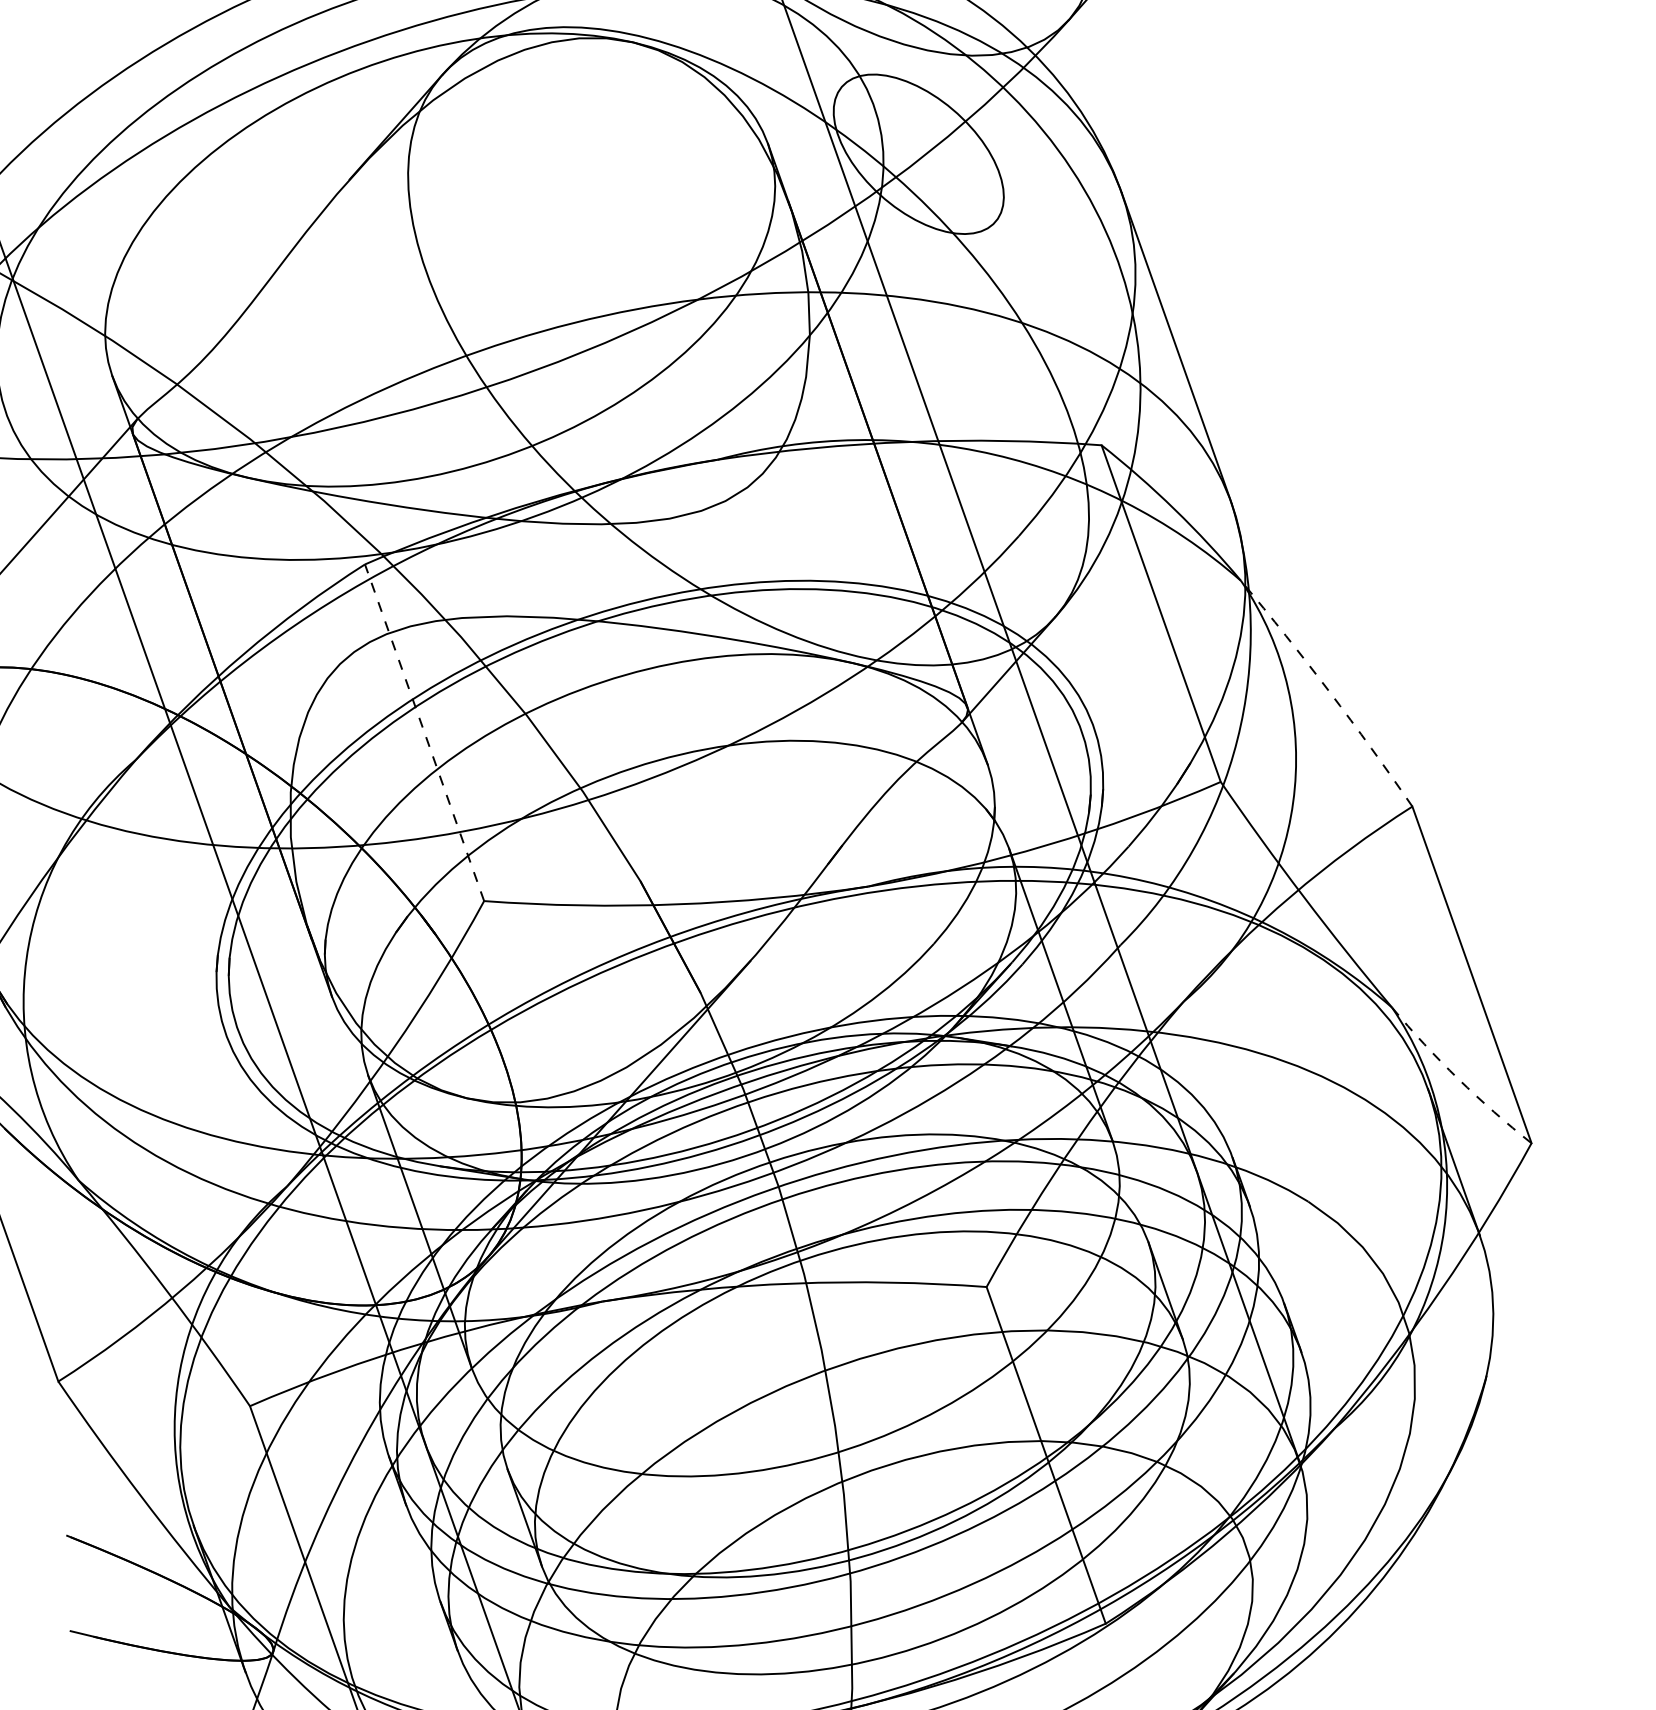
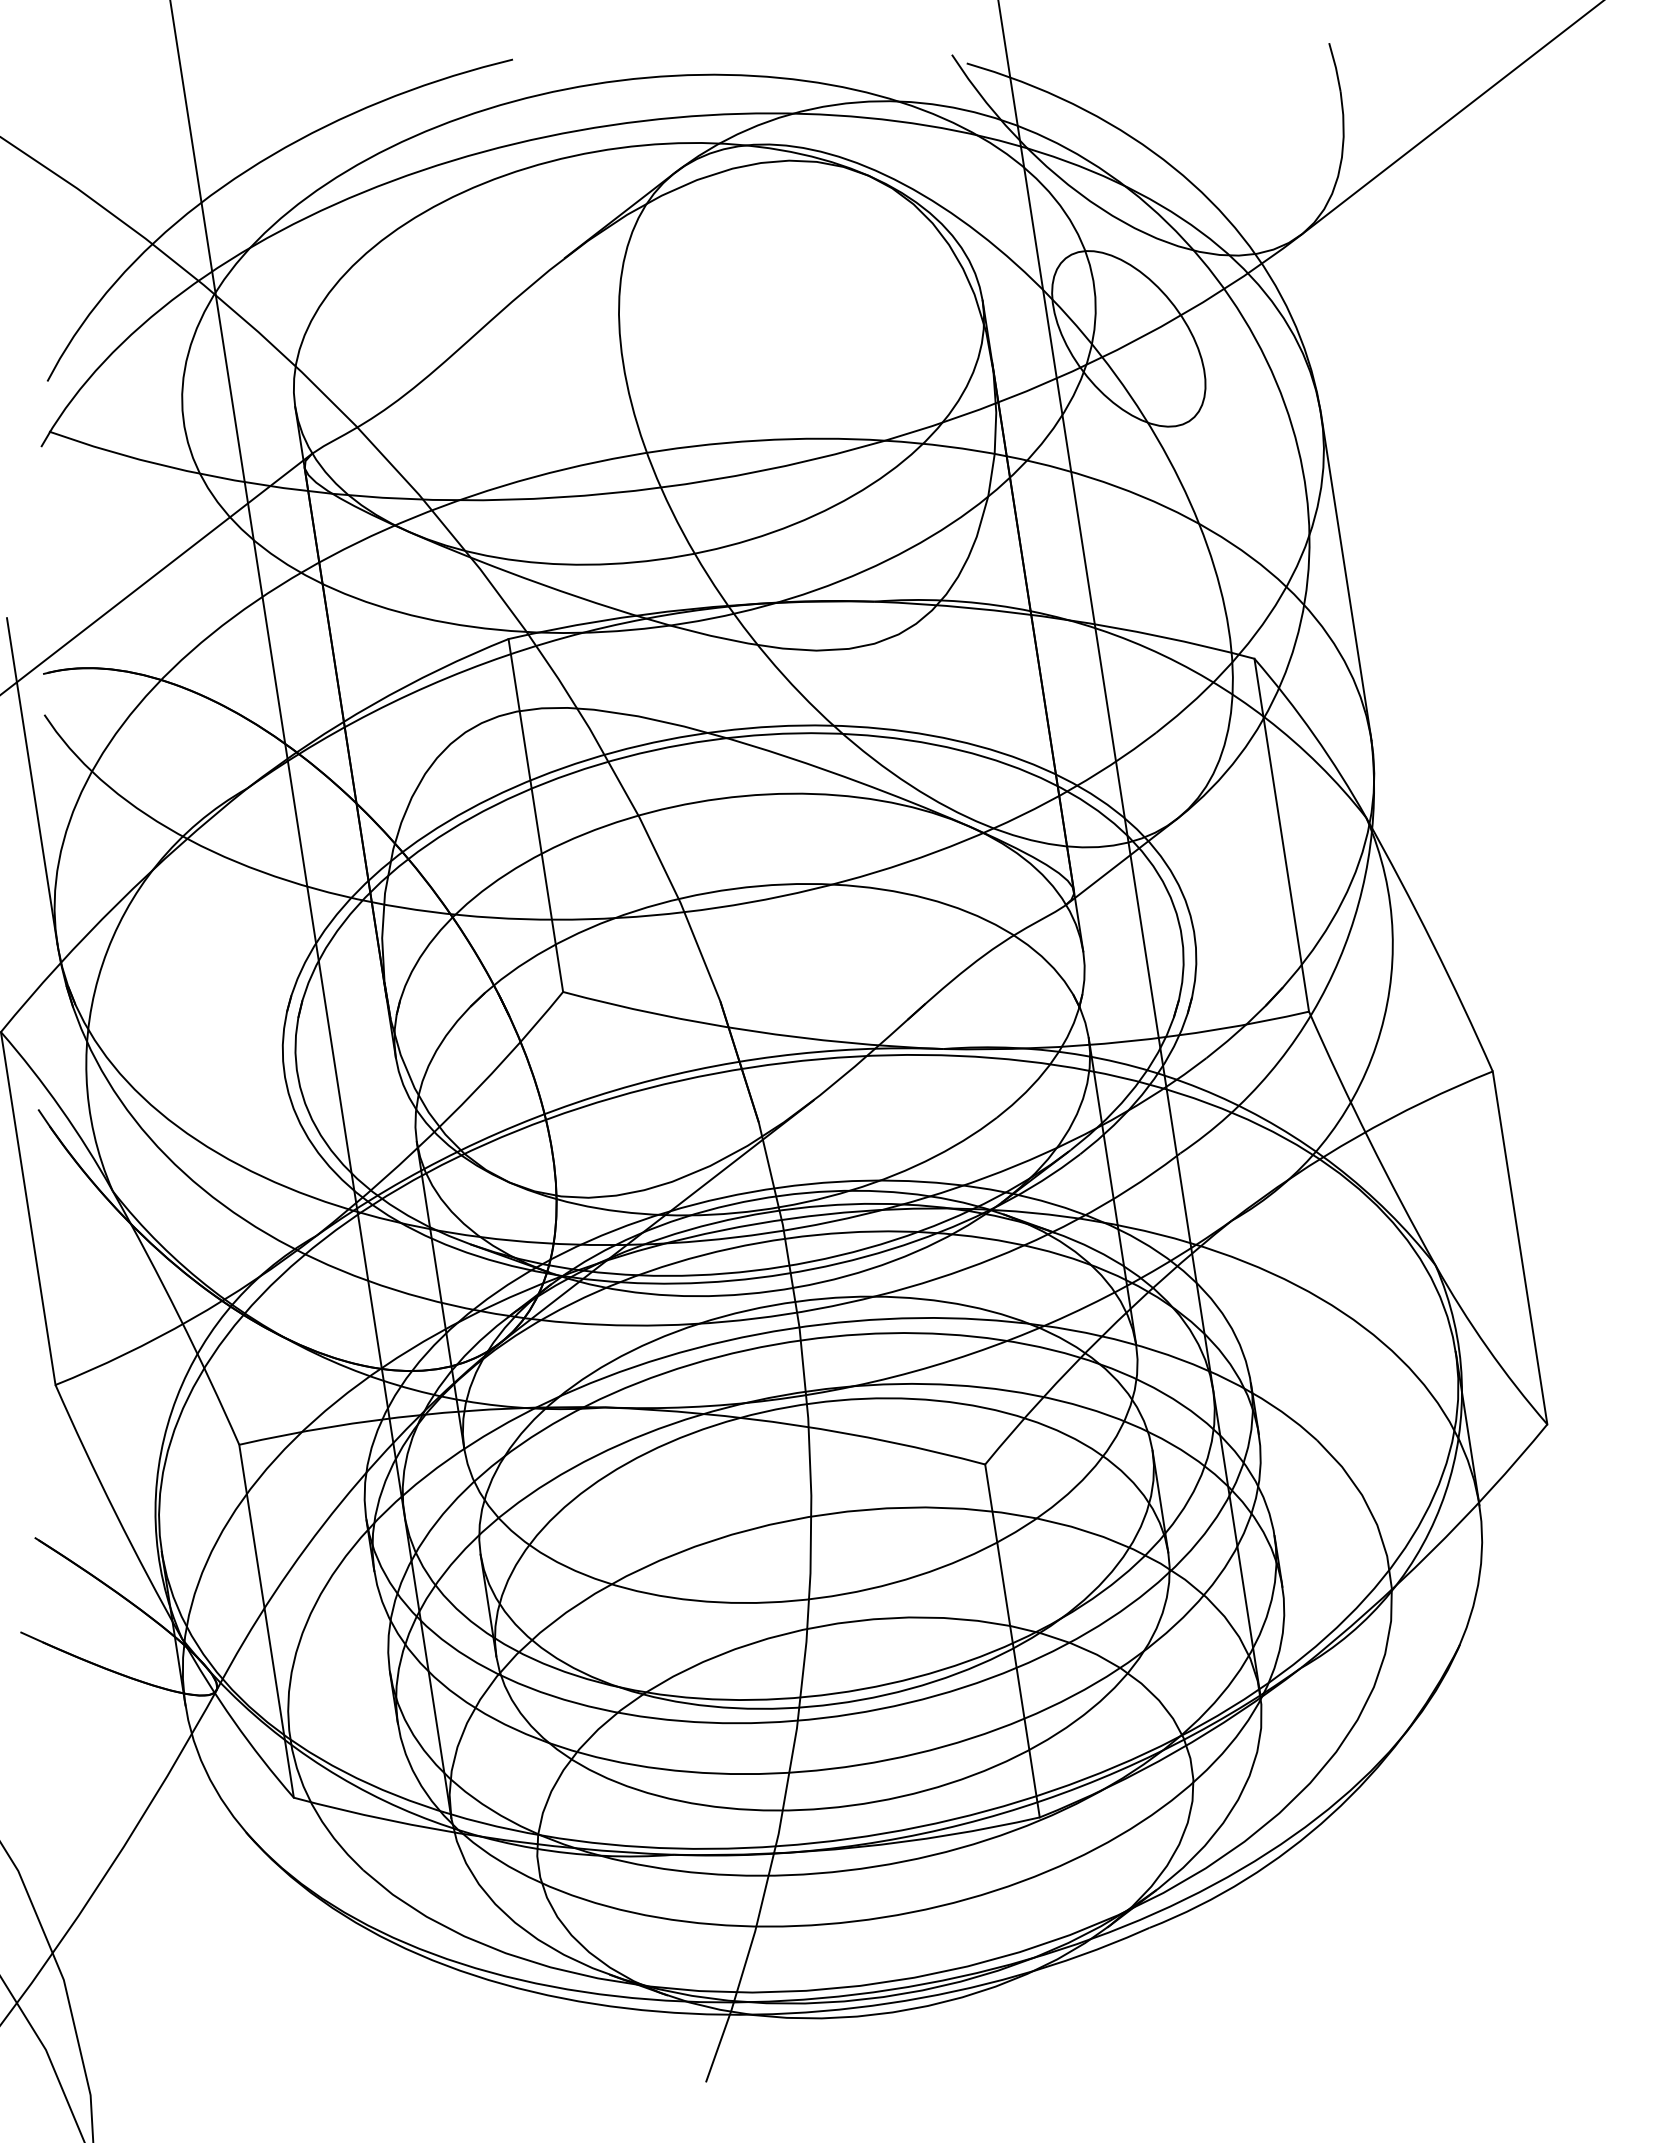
arc: (1329, 692) -> (1432, 943), dashed -> solid
line: (424, 732) -> (535, 815), dashed -> solid
arc: (1458, 1078) -> (1487, 1347), dashed -> solid

